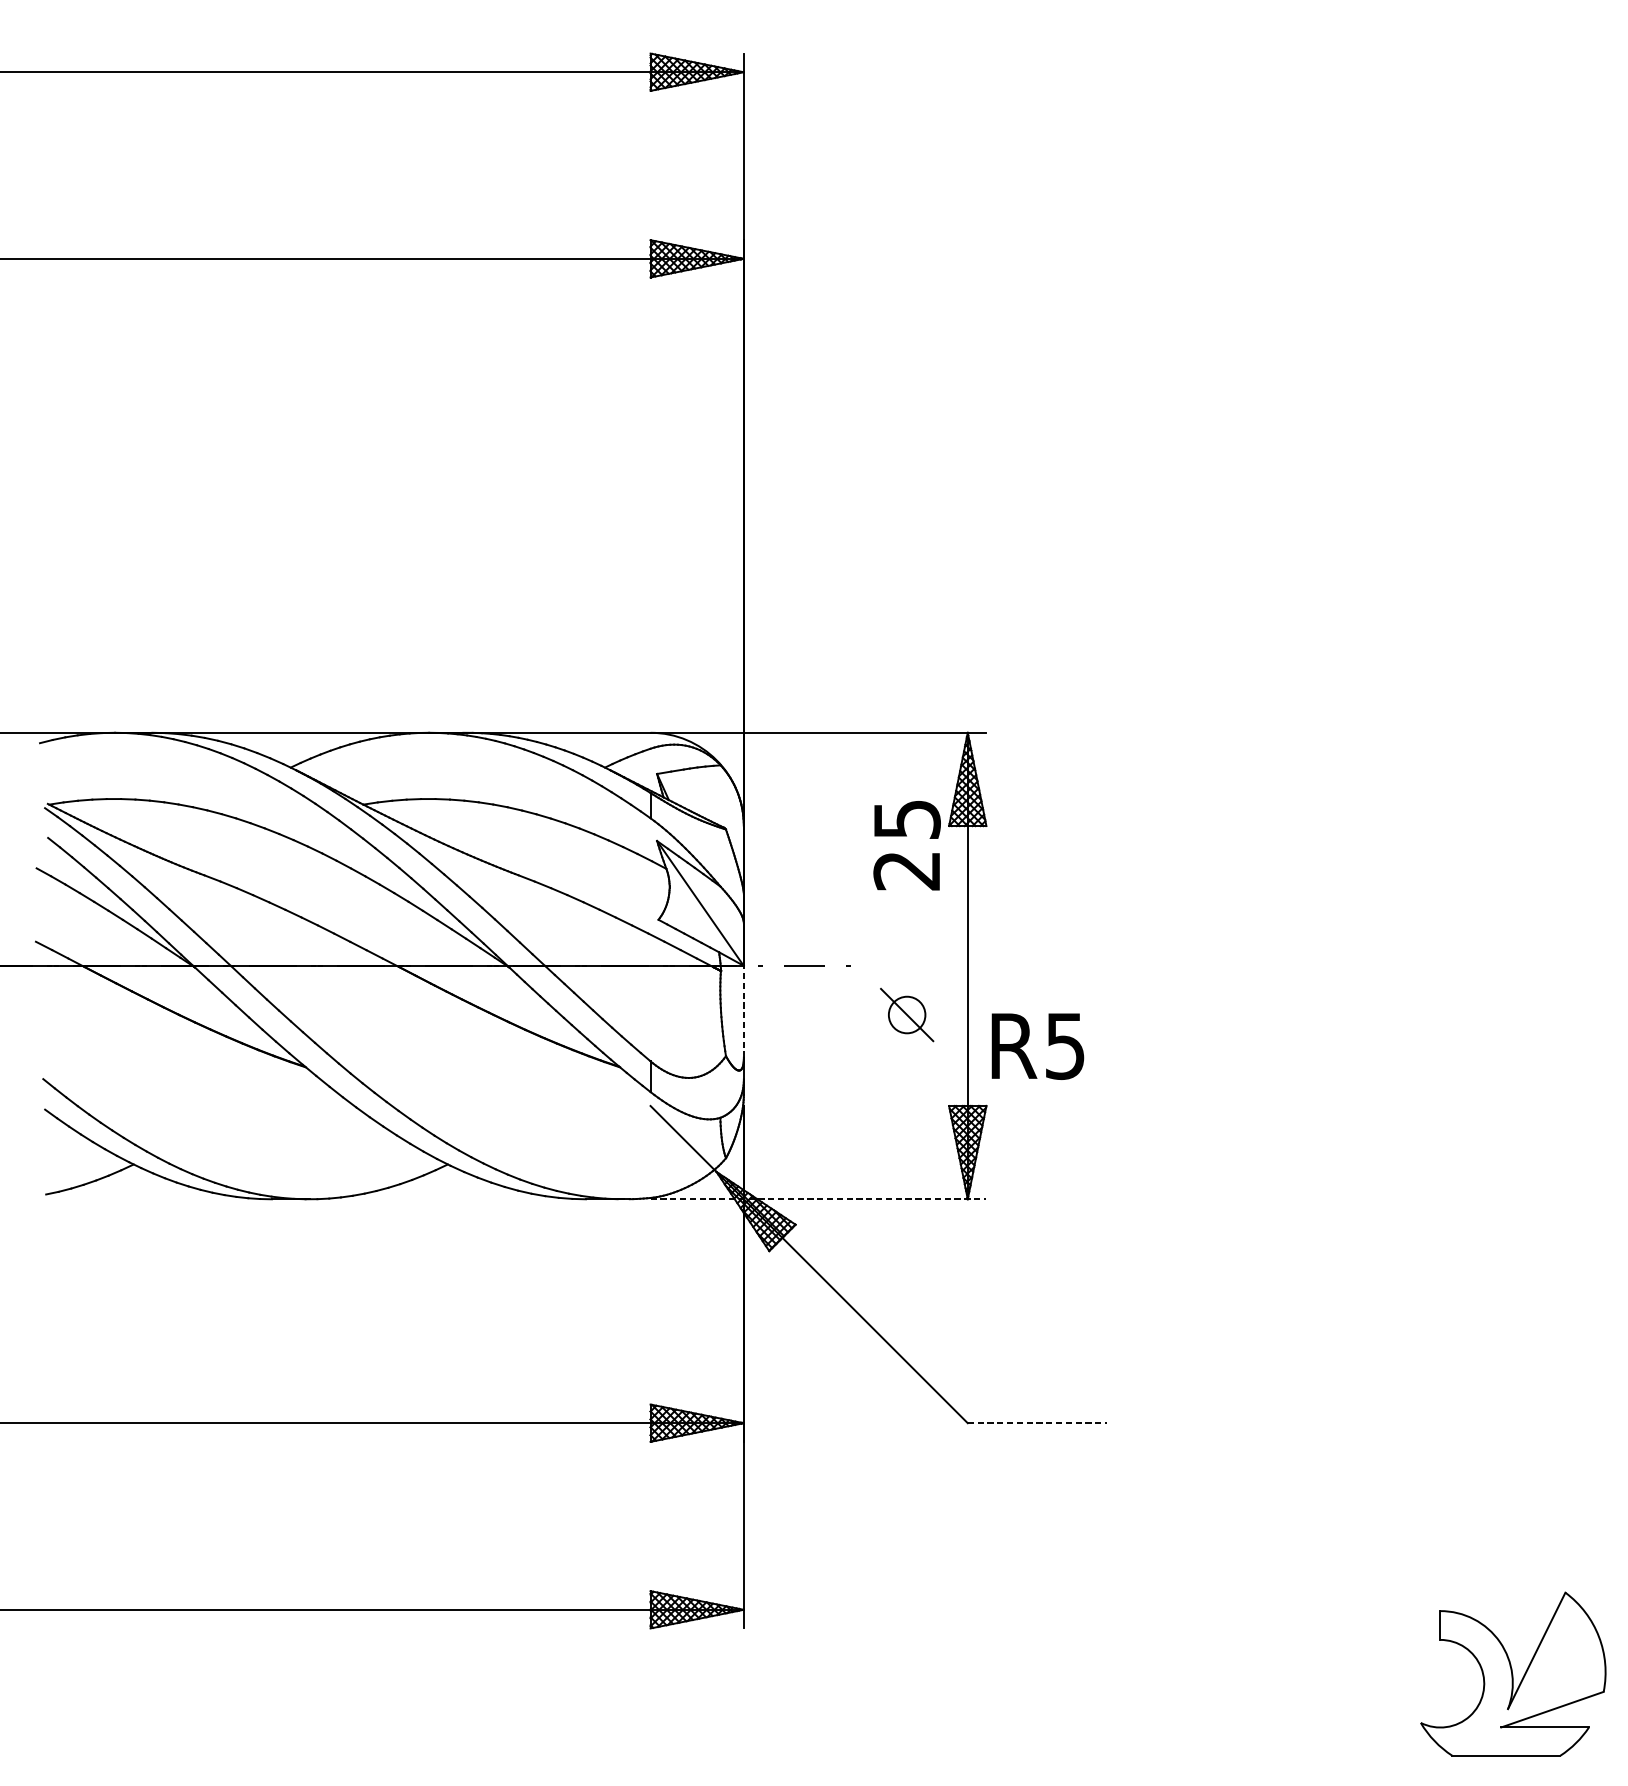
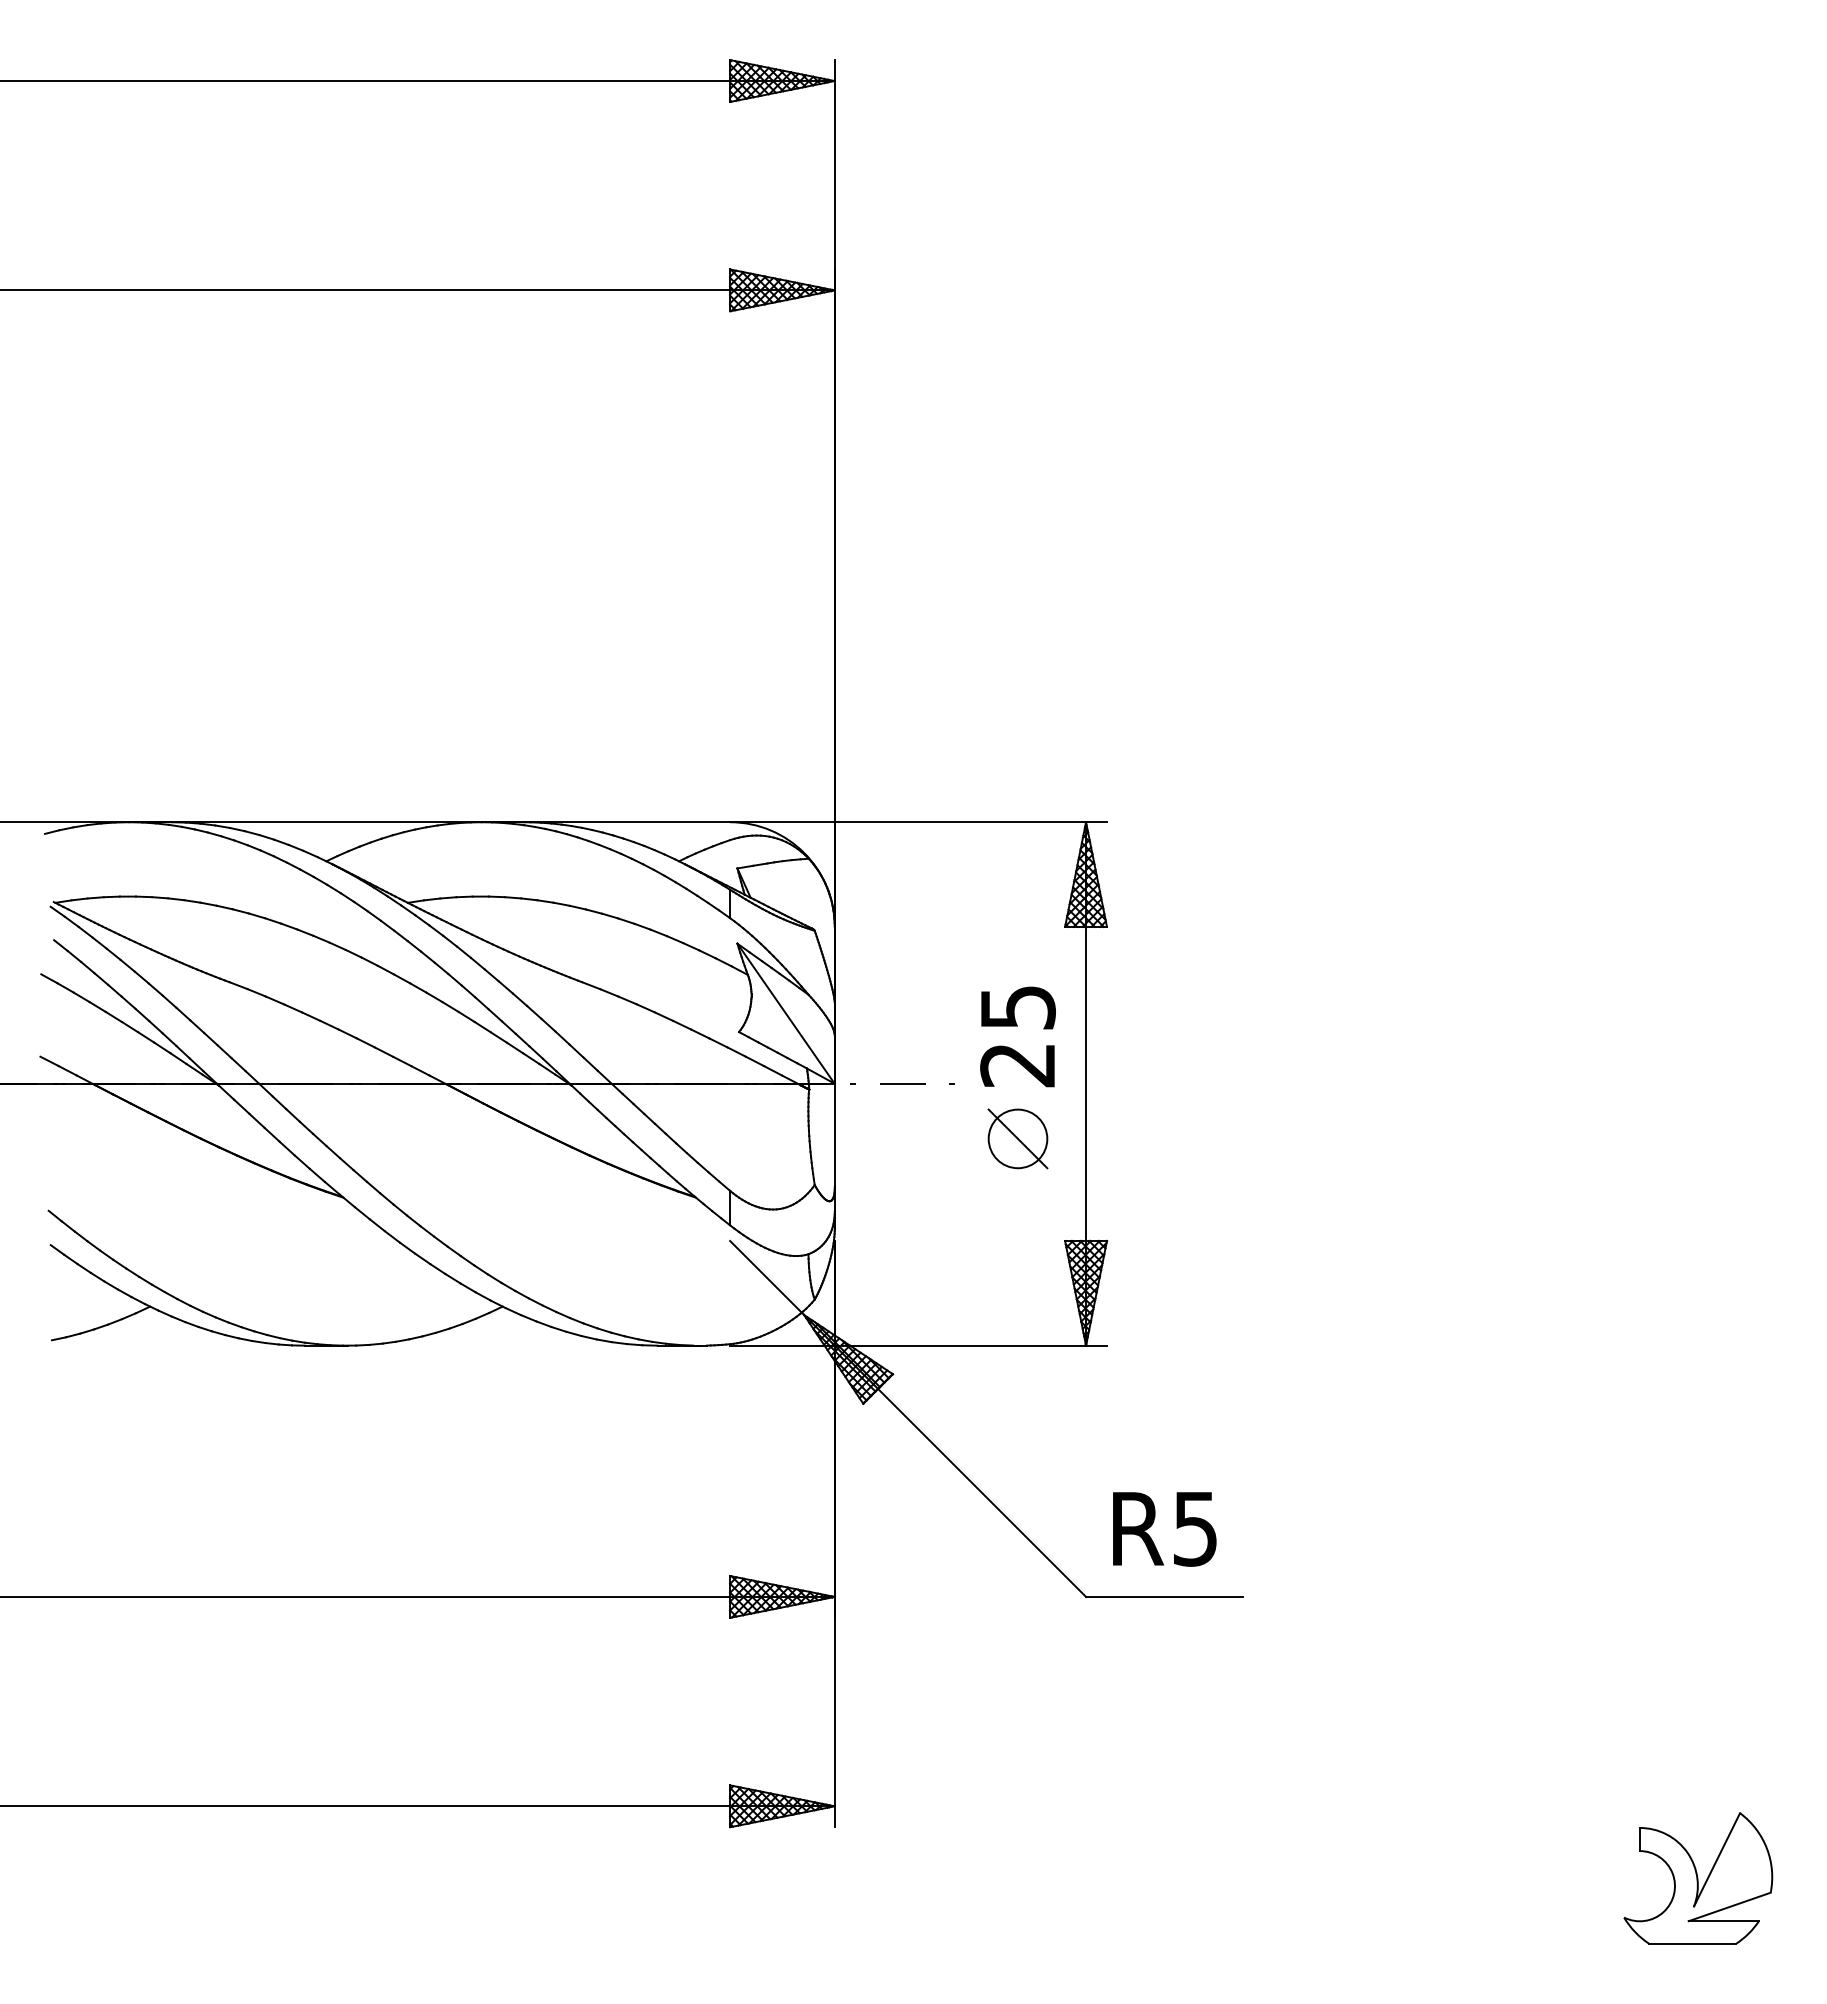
text: (906, 845) -> (1017, 1036), moved
line: (743, 1011) -> (834, 1134), dashed -> solid
circle: (906, 1014) -> (1017, 1138), size x1.43
text: (1037, 1046) -> (1164, 1529), moved
line: (819, 1199) -> (919, 1345), dashed -> solid
line: (1037, 1422) -> (1164, 1596), dashed -> solid
part: (1513, 1674) -> (1698, 1878), size x0.71

